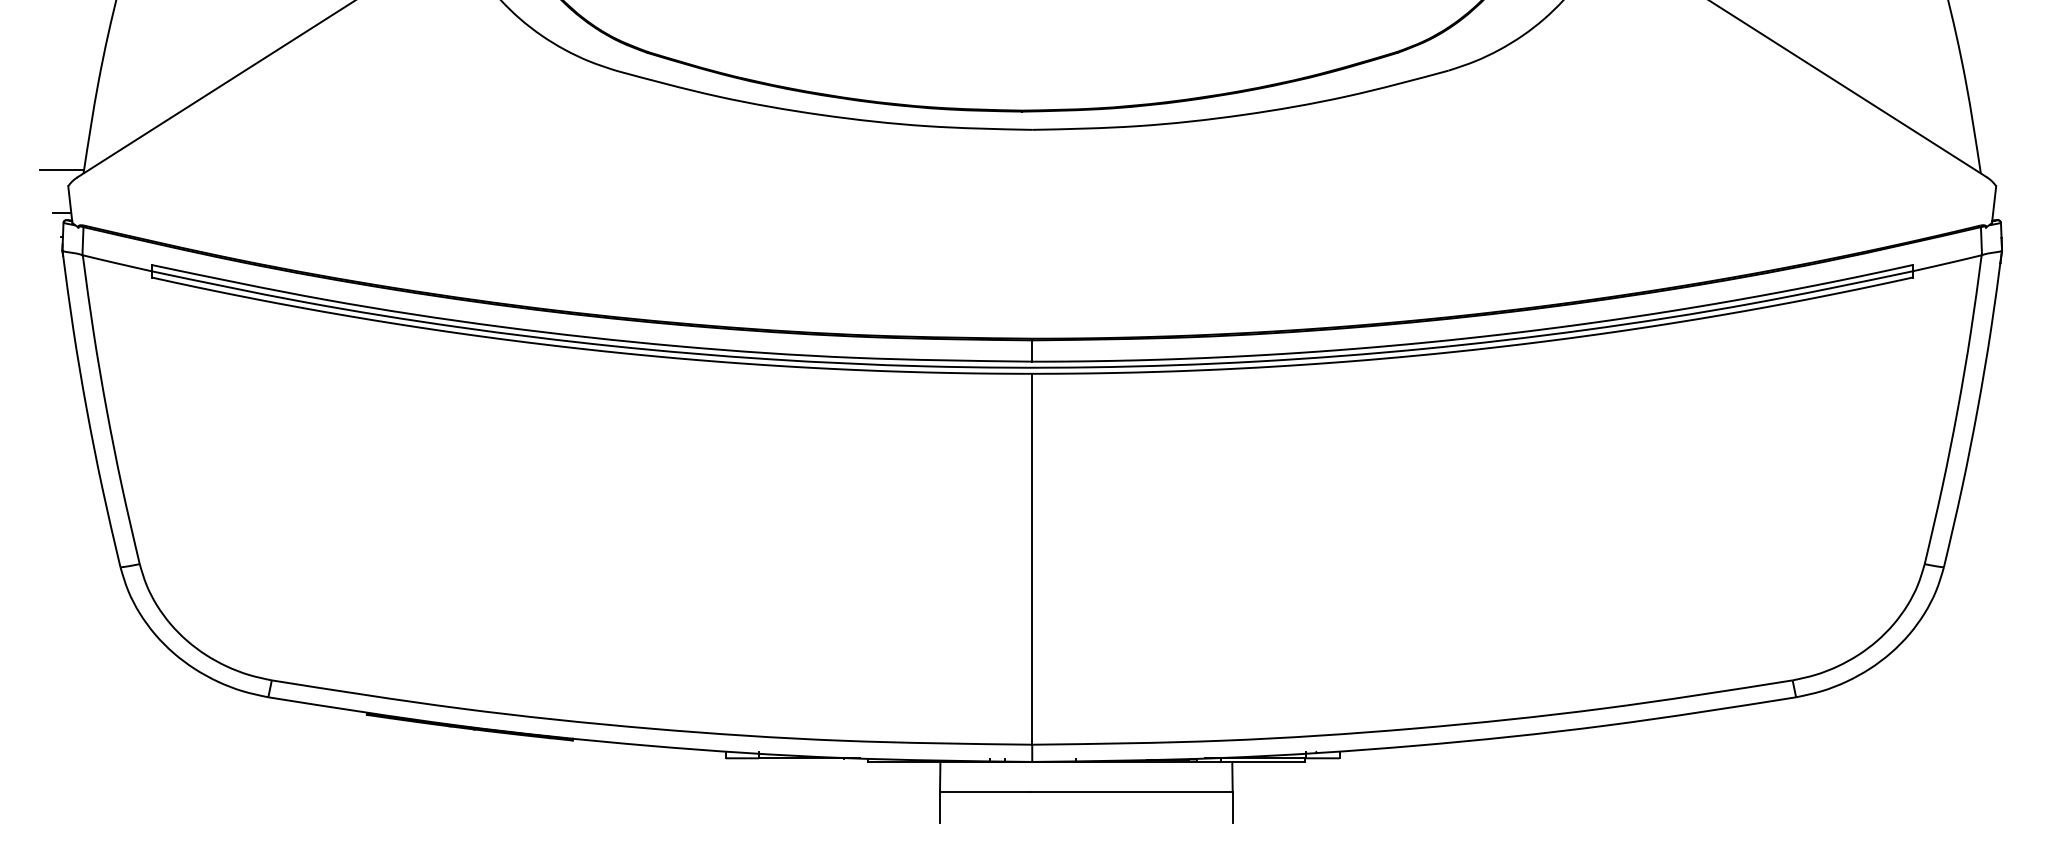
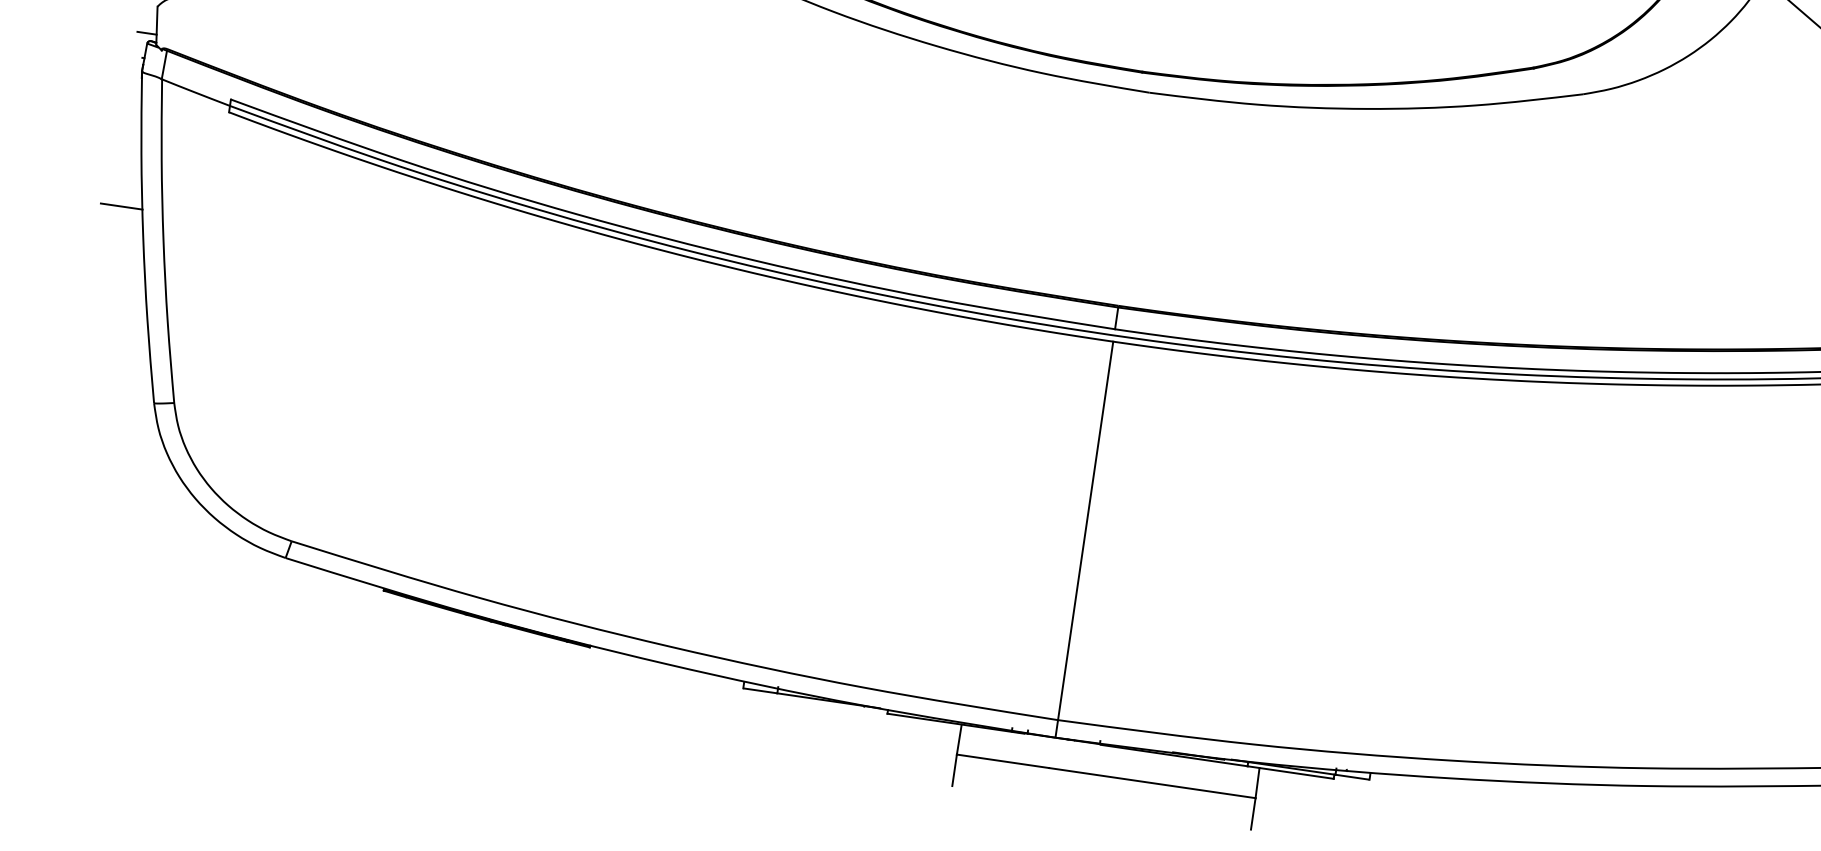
line: (61, 382) -> (121, 206), added

